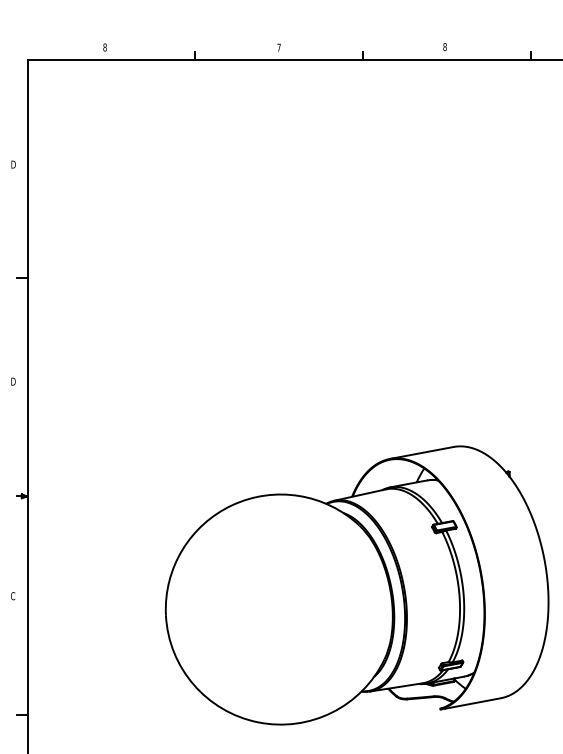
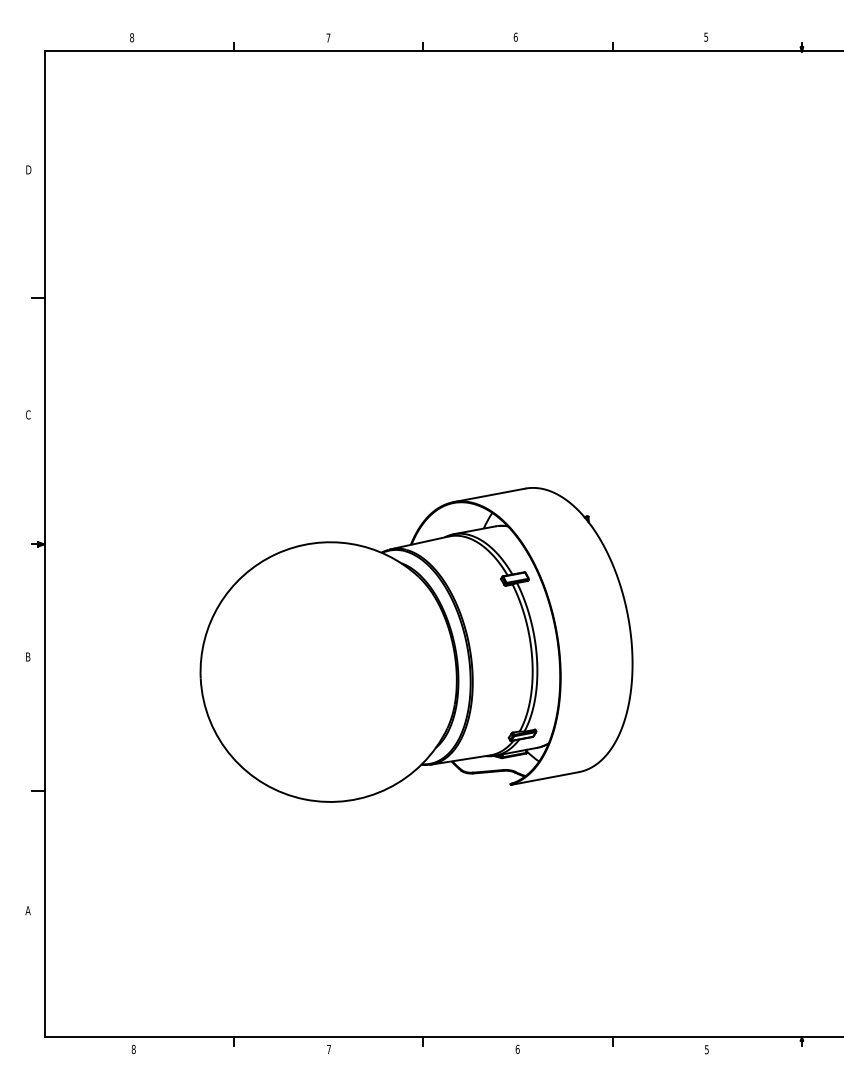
text: (444, 46) -> (515, 36), 8 -> 6
text: (13, 381) -> (28, 414), D -> C
text: (12, 595) -> (27, 656), C -> B

